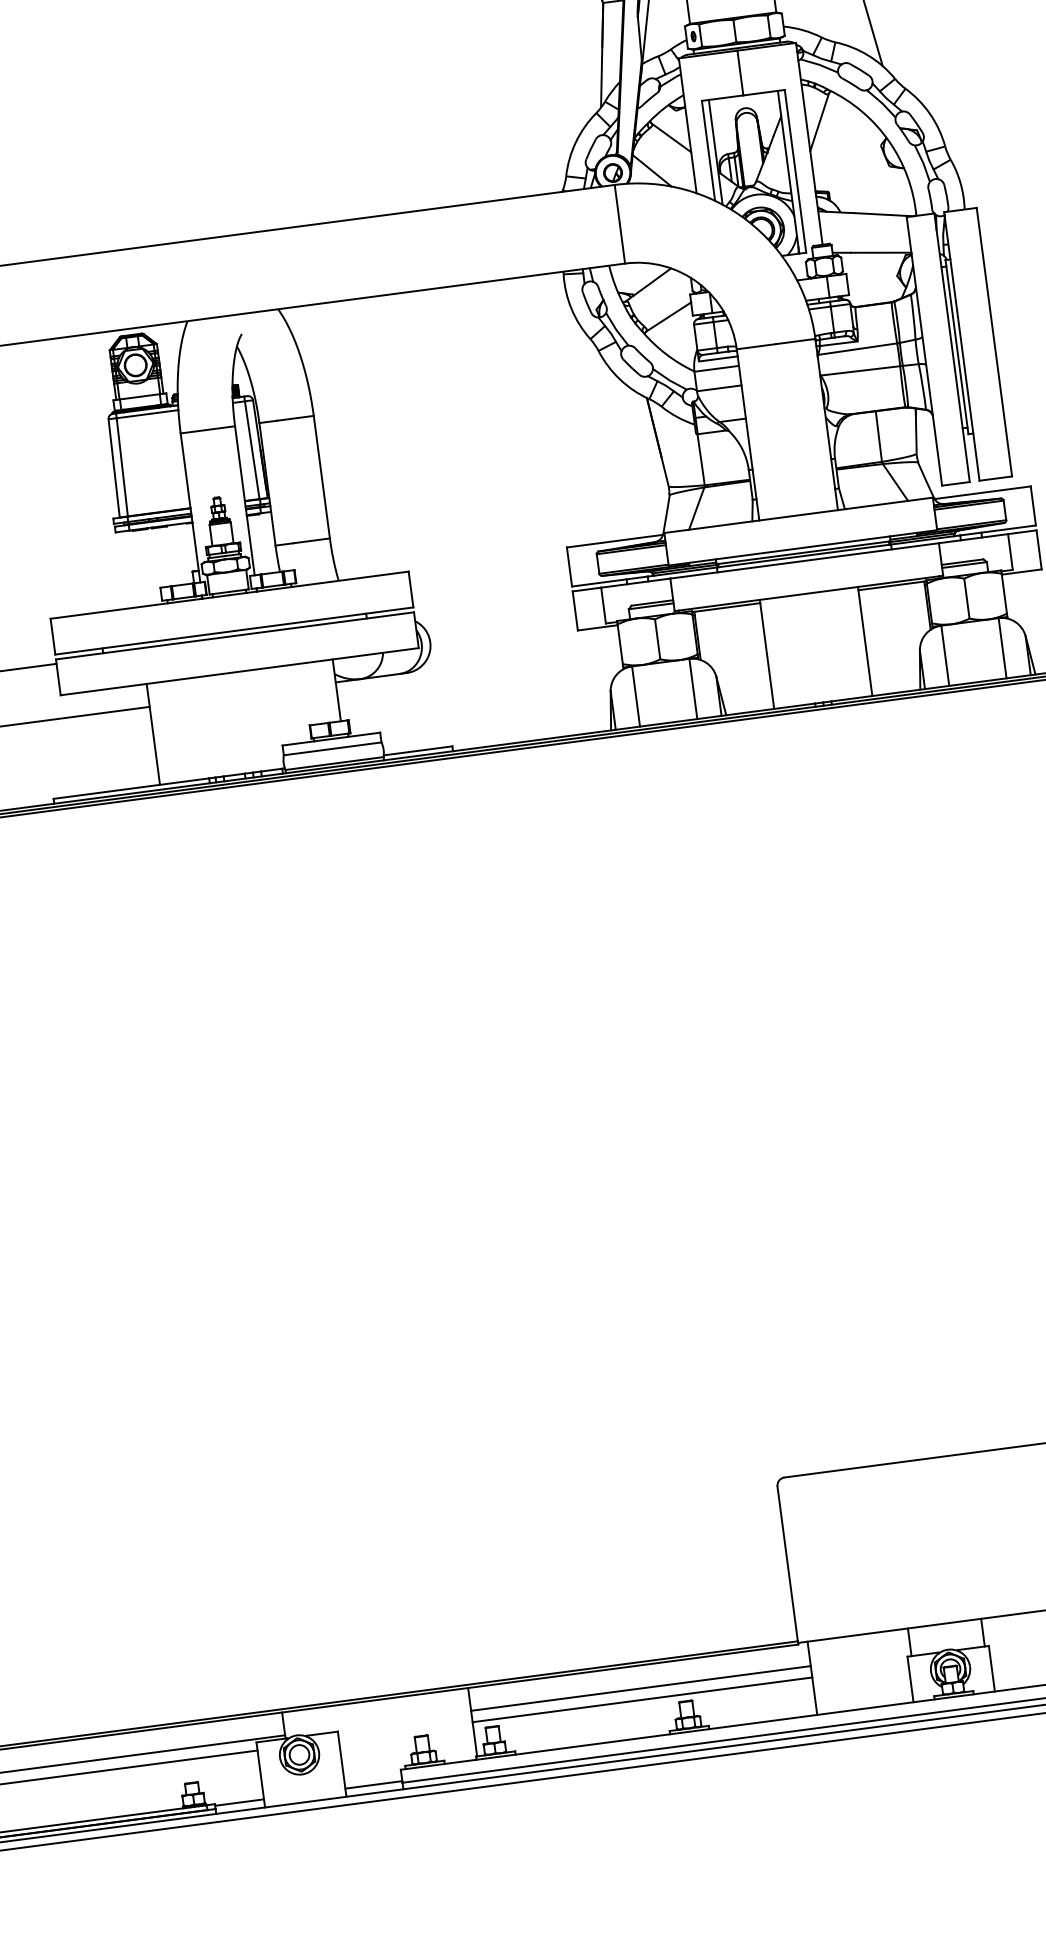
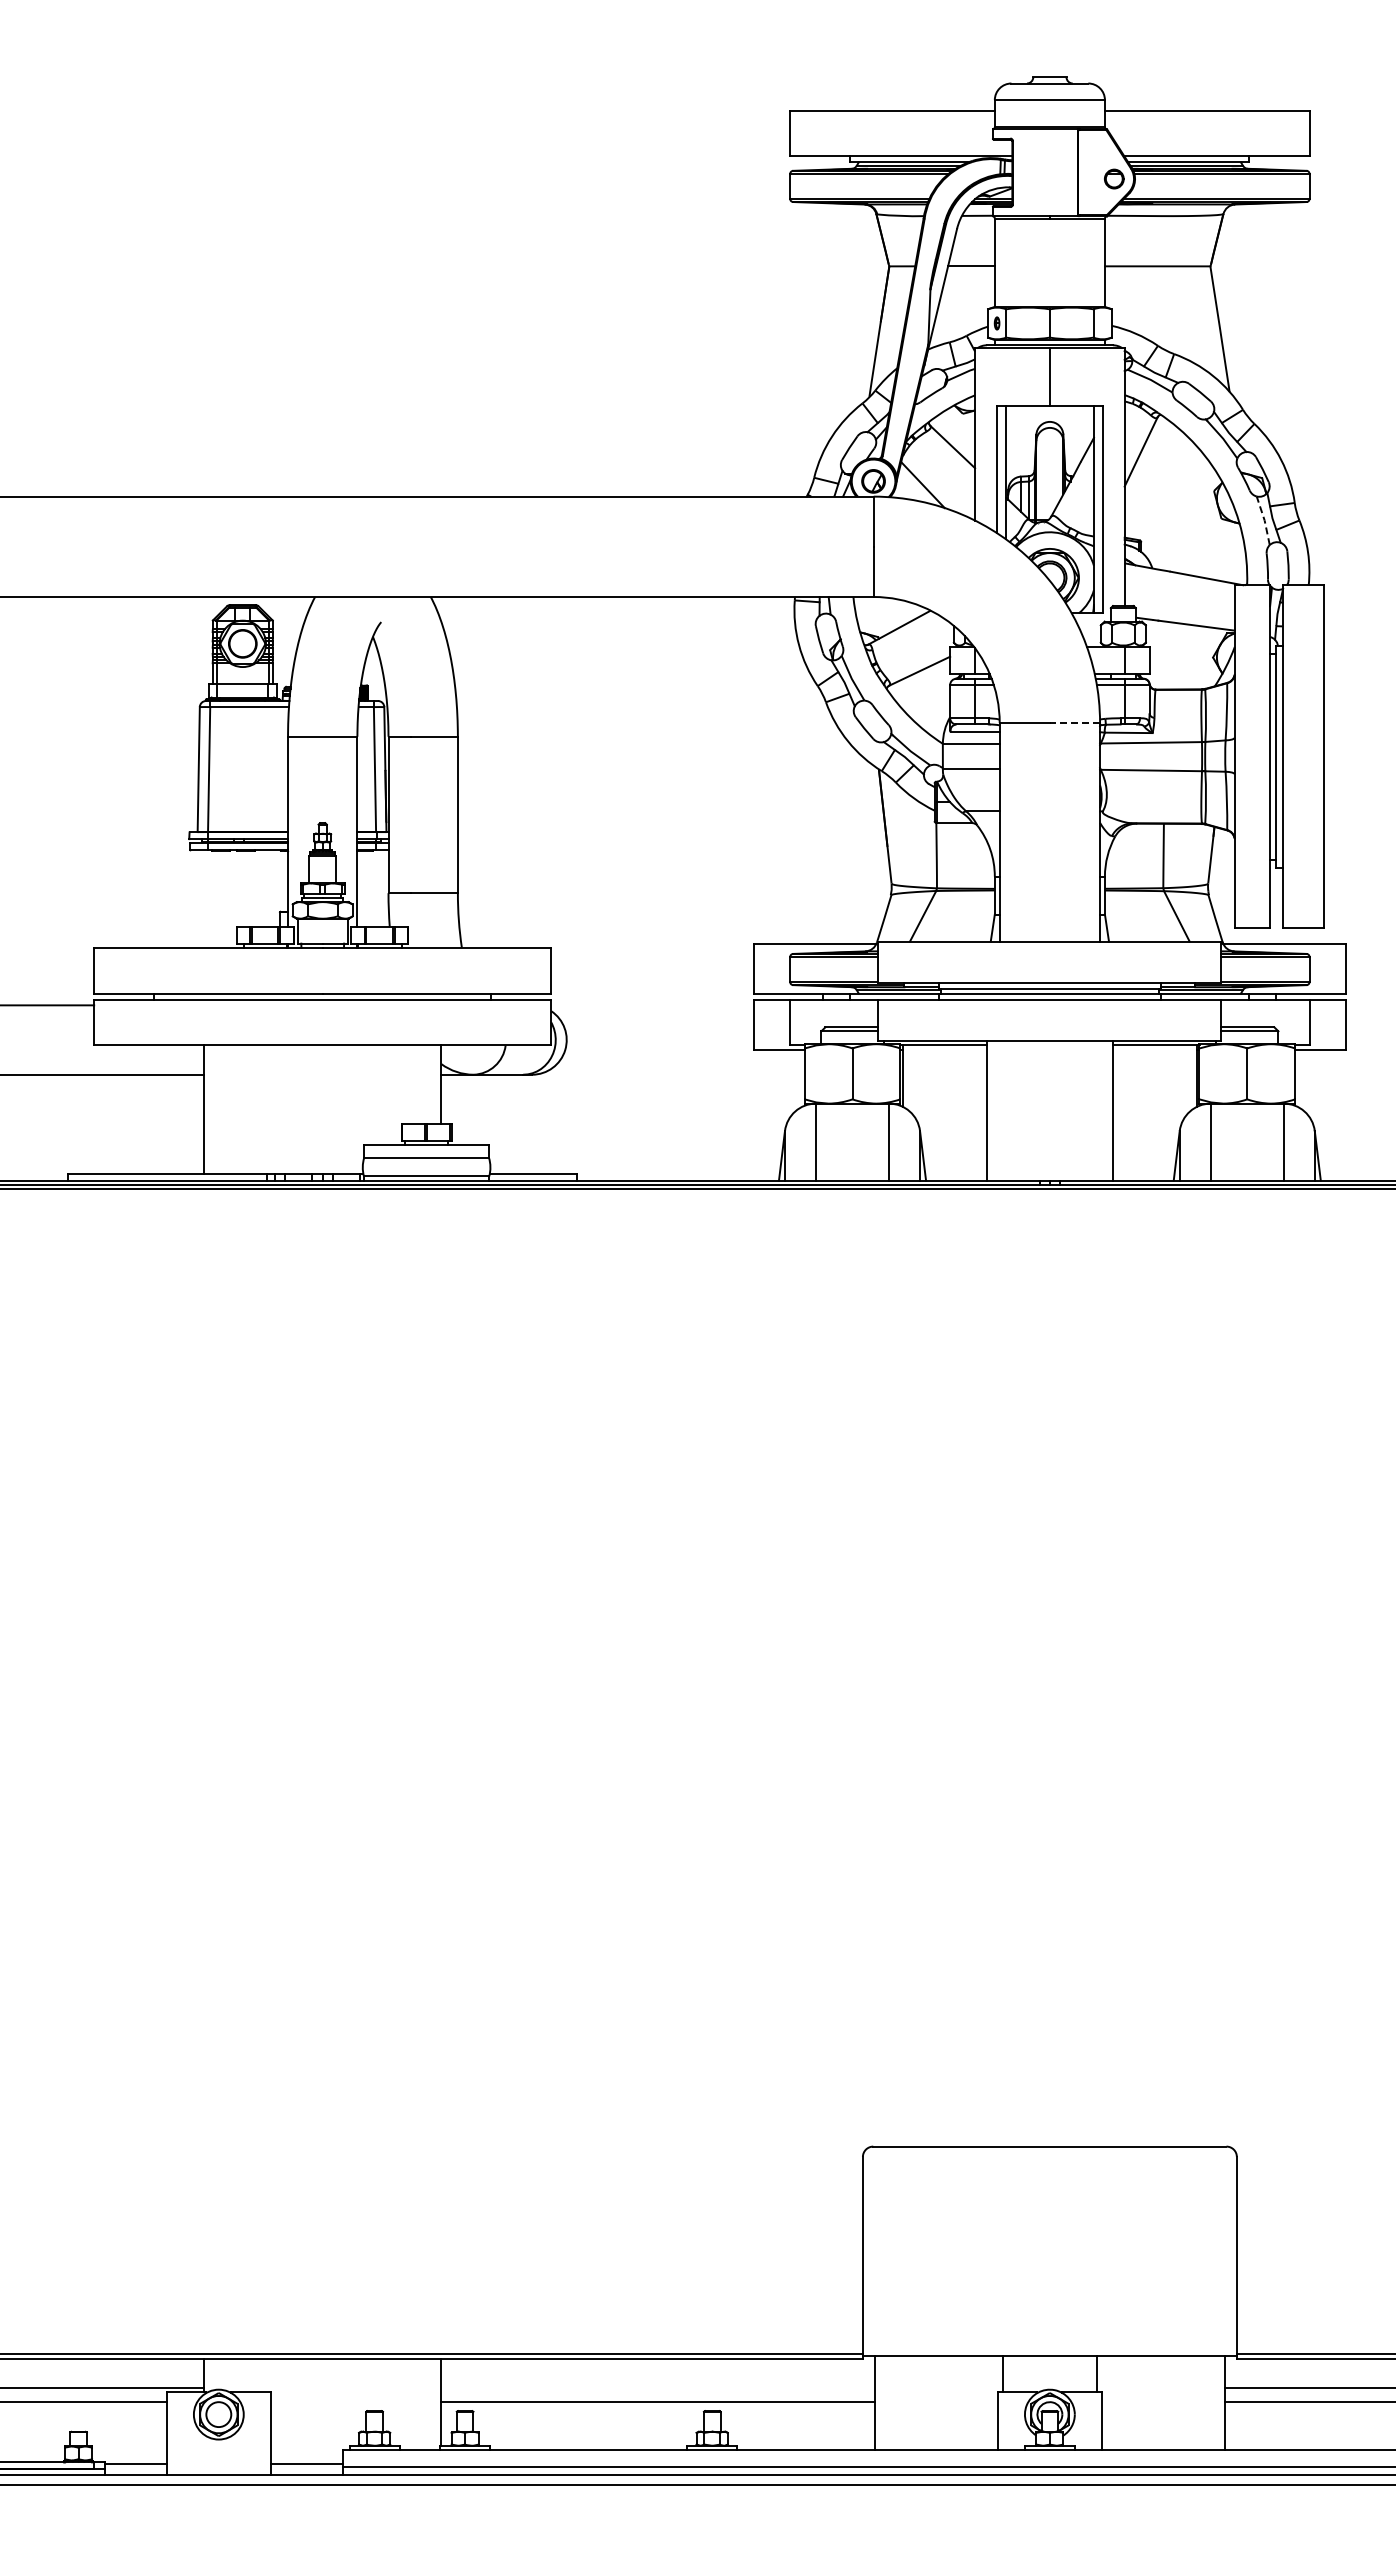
line: (923, 163) -> (1264, 520), solid -> dashed
line: (795, 341) -> (1074, 723), solid -> dashed
line: (641, 1688) -> (658, 2387), removed

